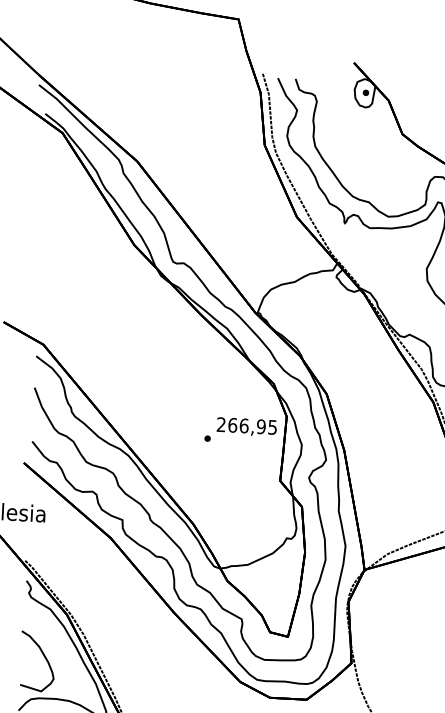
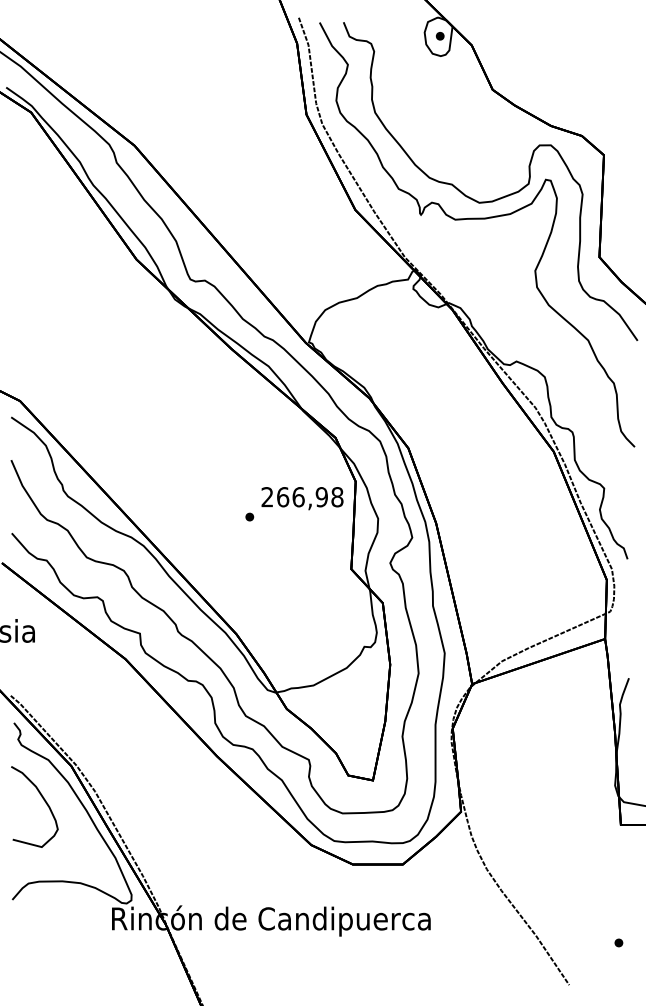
text: (272, 427) -> (337, 497), 266,95 -> 266,98
curve: (44, 657) -> (43, 800), moved

